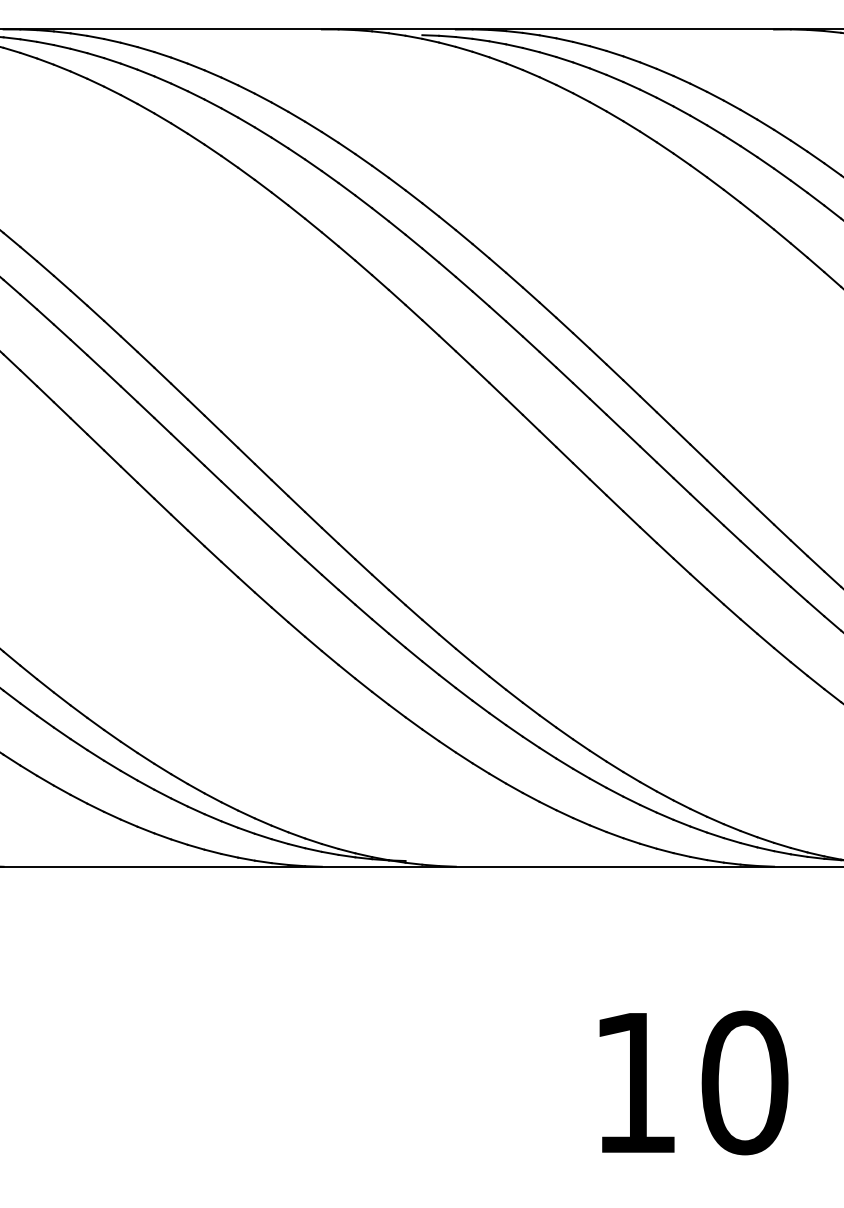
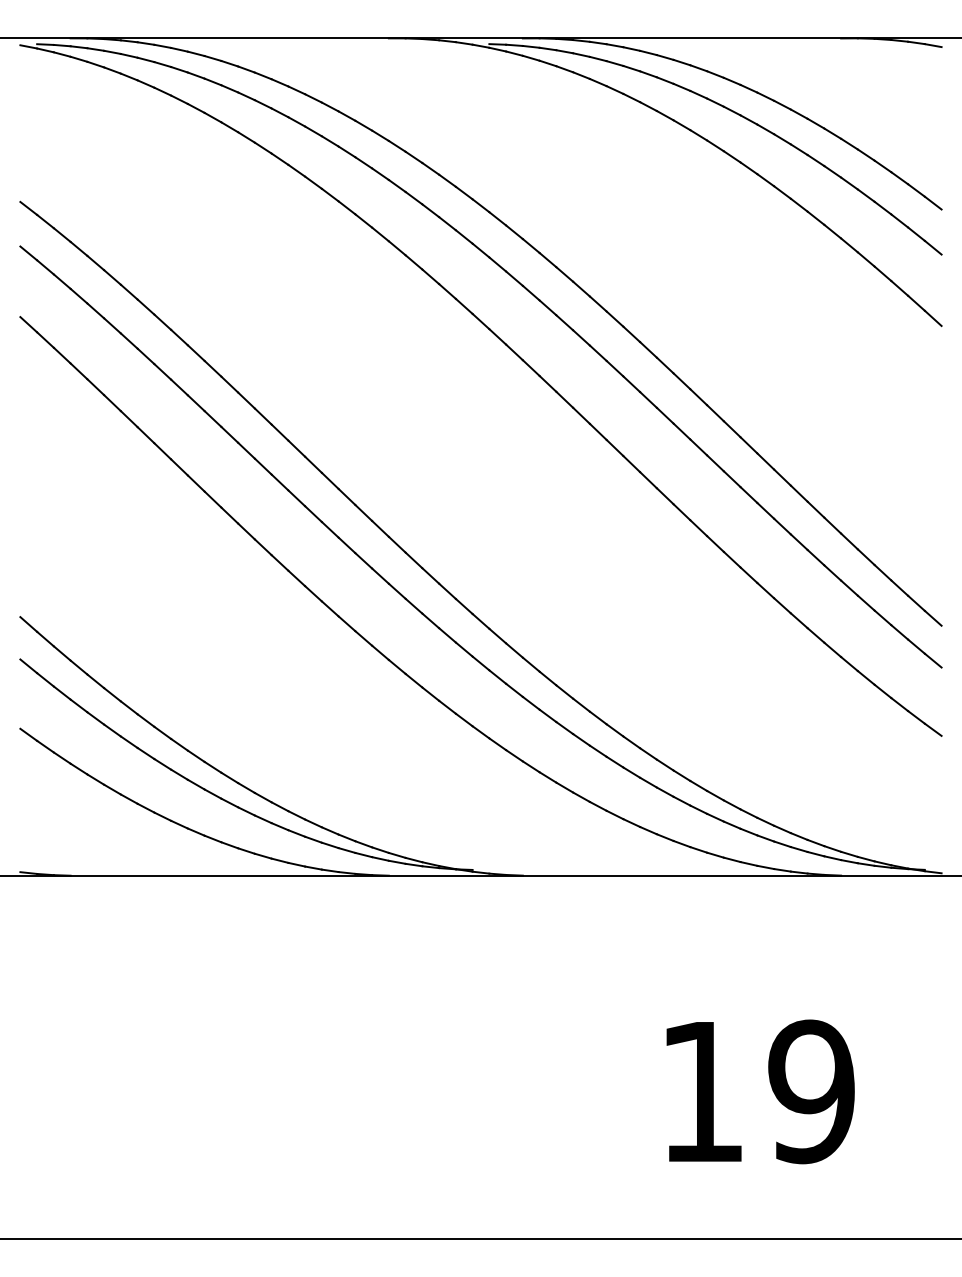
text: (744, 1082) -> (811, 1091), 10 -> 19

